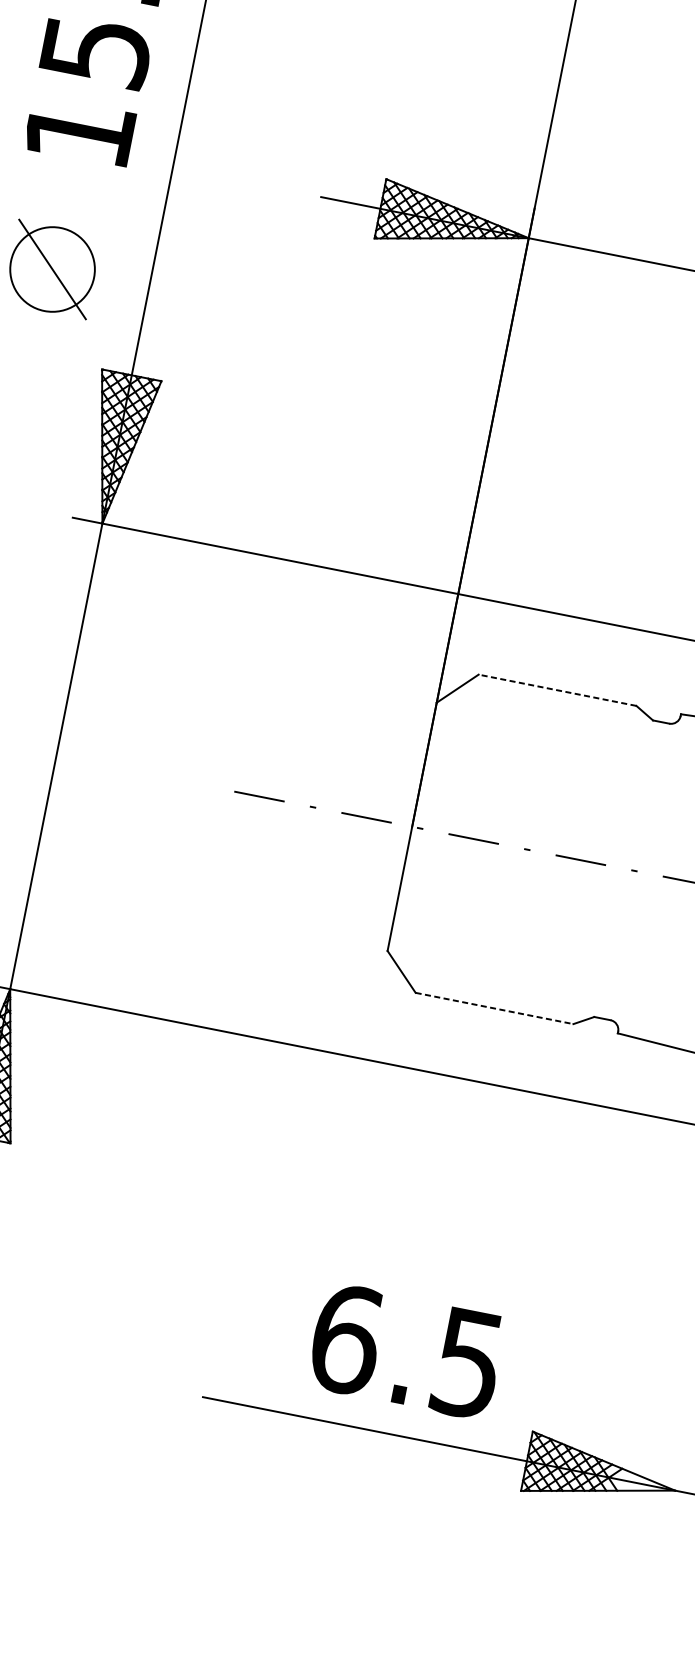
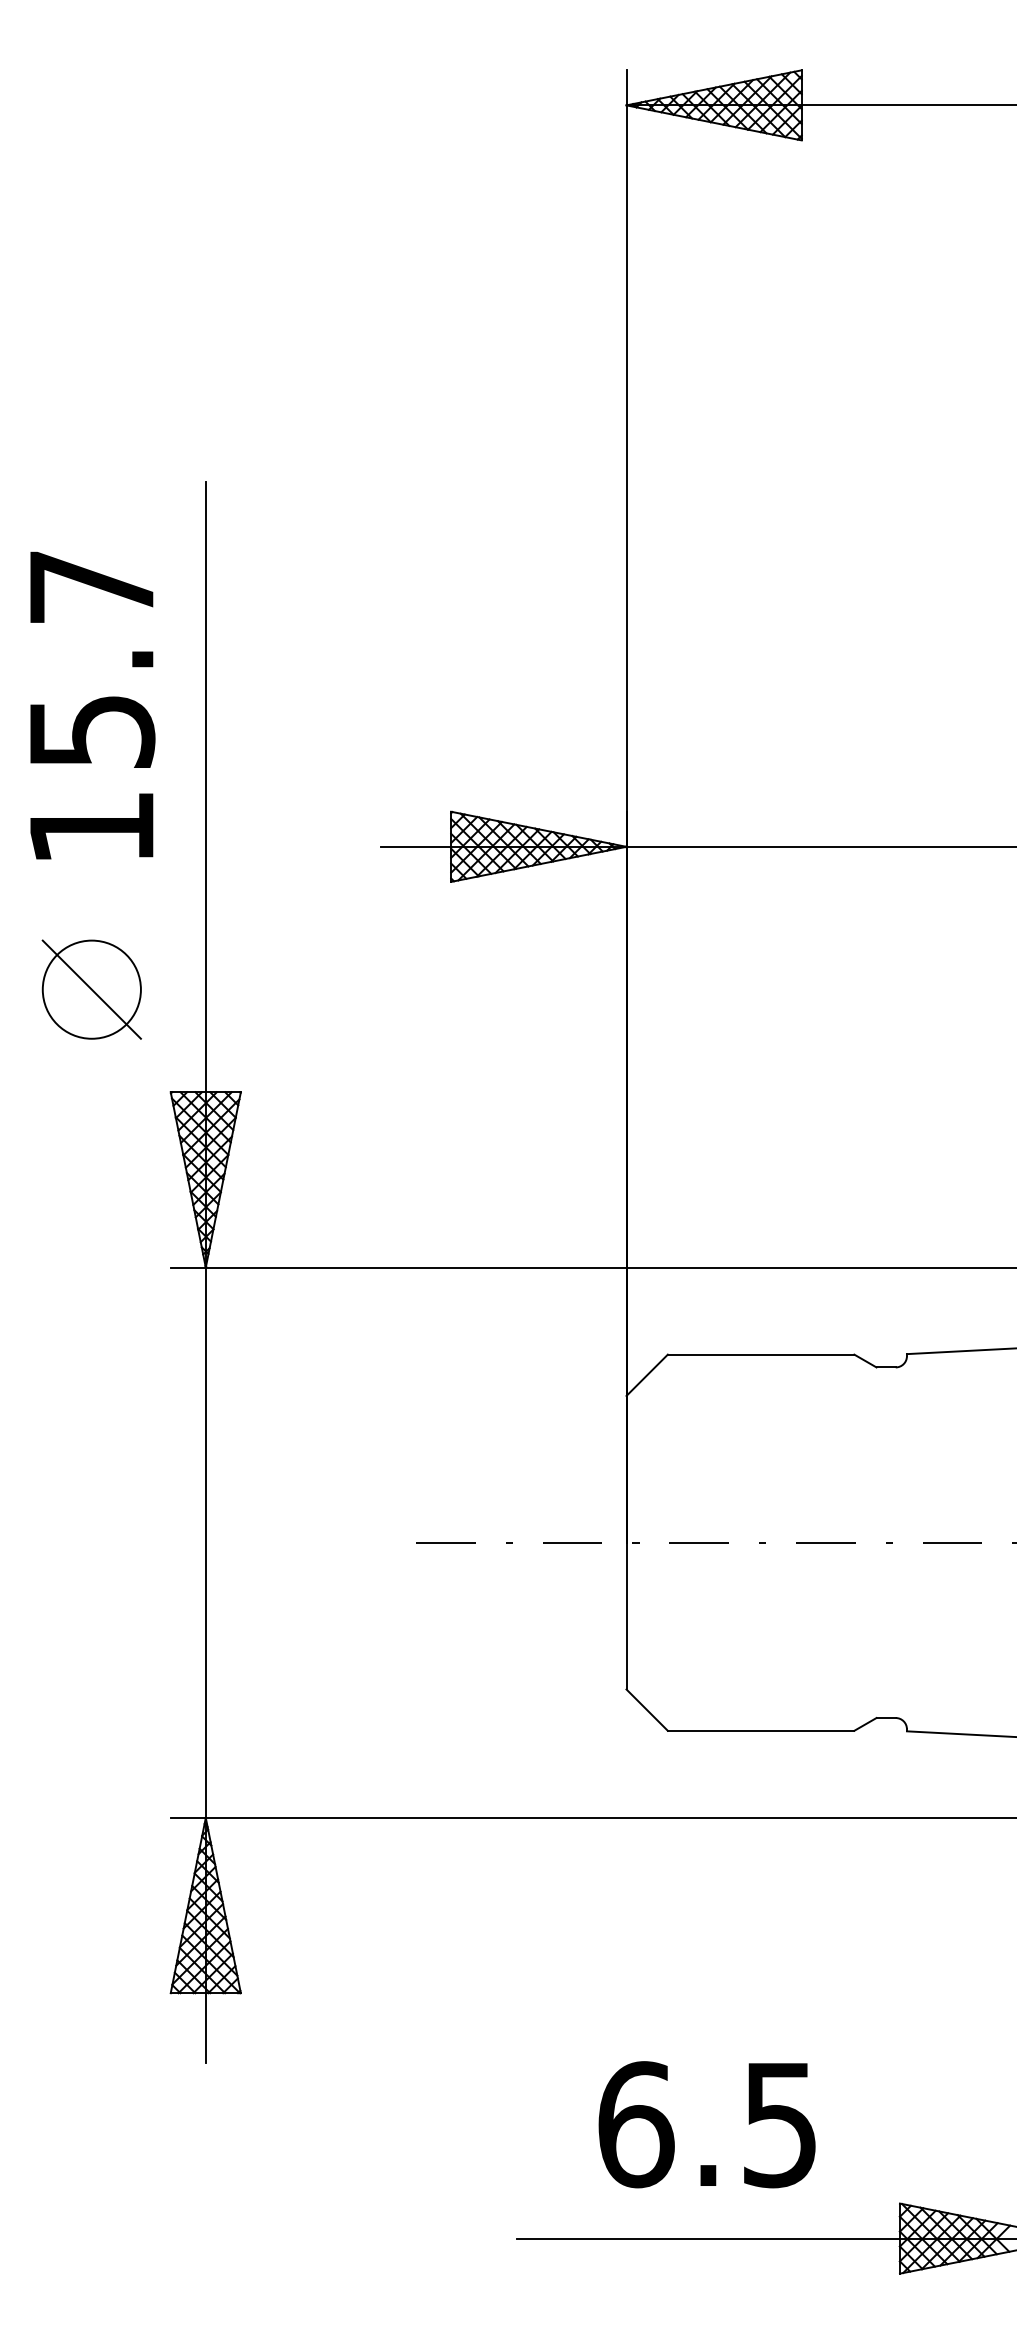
line: (557, 690) -> (760, 1354), dashed -> solid
line: (494, 1008) -> (761, 1730), dashed -> solid
text: (405, 1351) -> (706, 2124), moved

